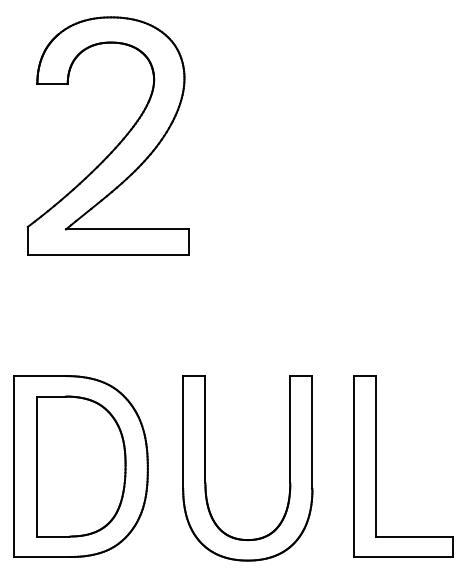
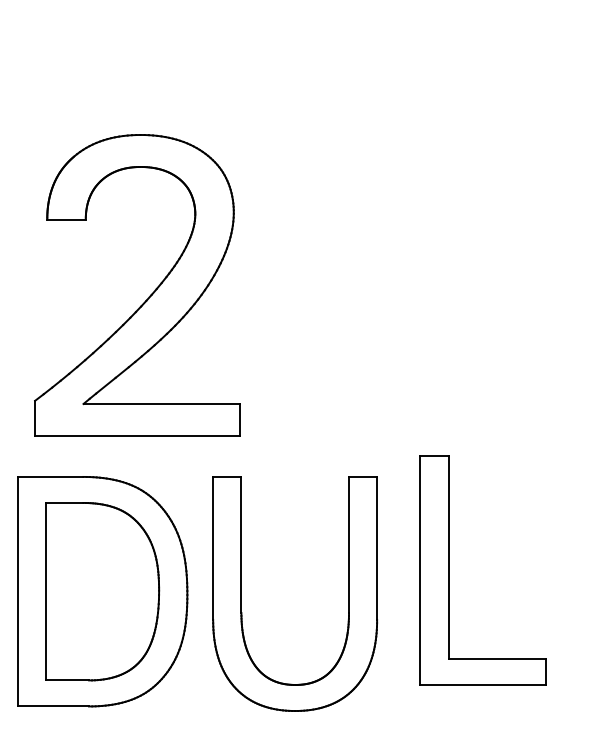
part: (117, 144) -> (148, 296), moved
part: (376, 466) -> (449, 570), moved
part: (289, 467) -> (348, 593), moved

